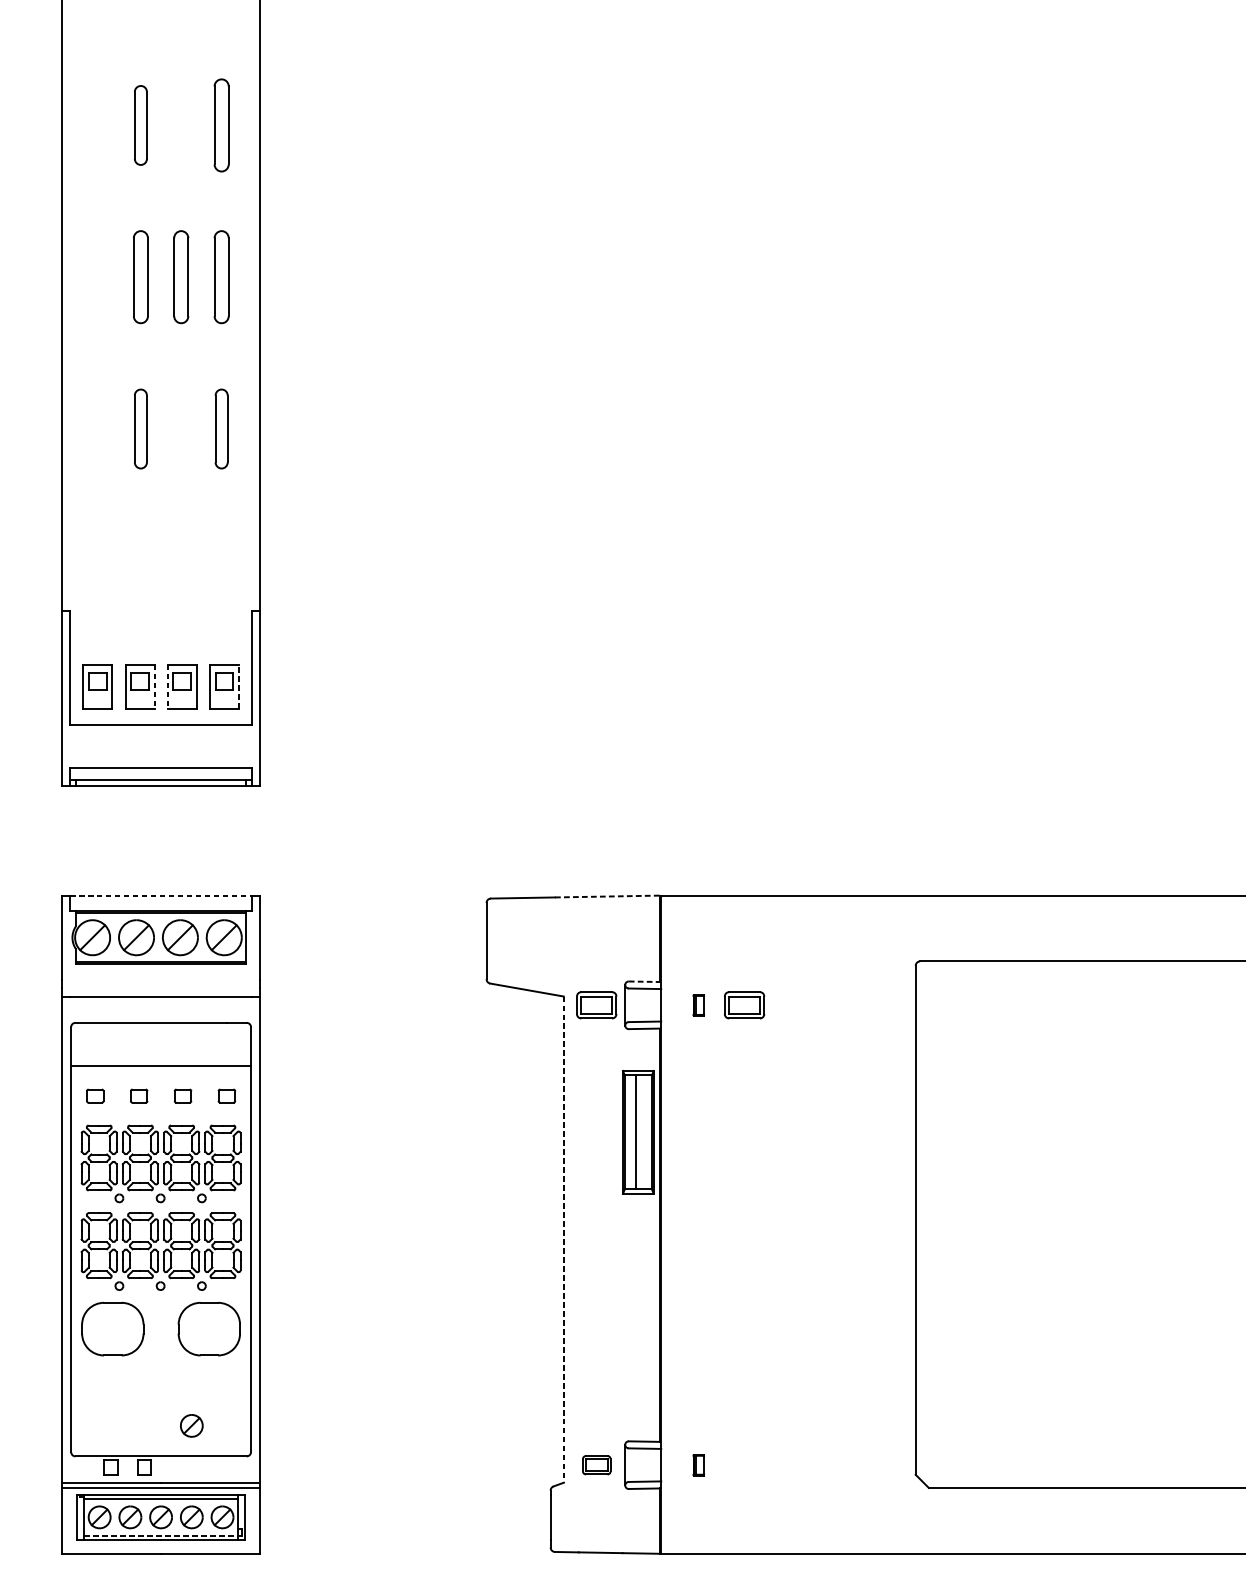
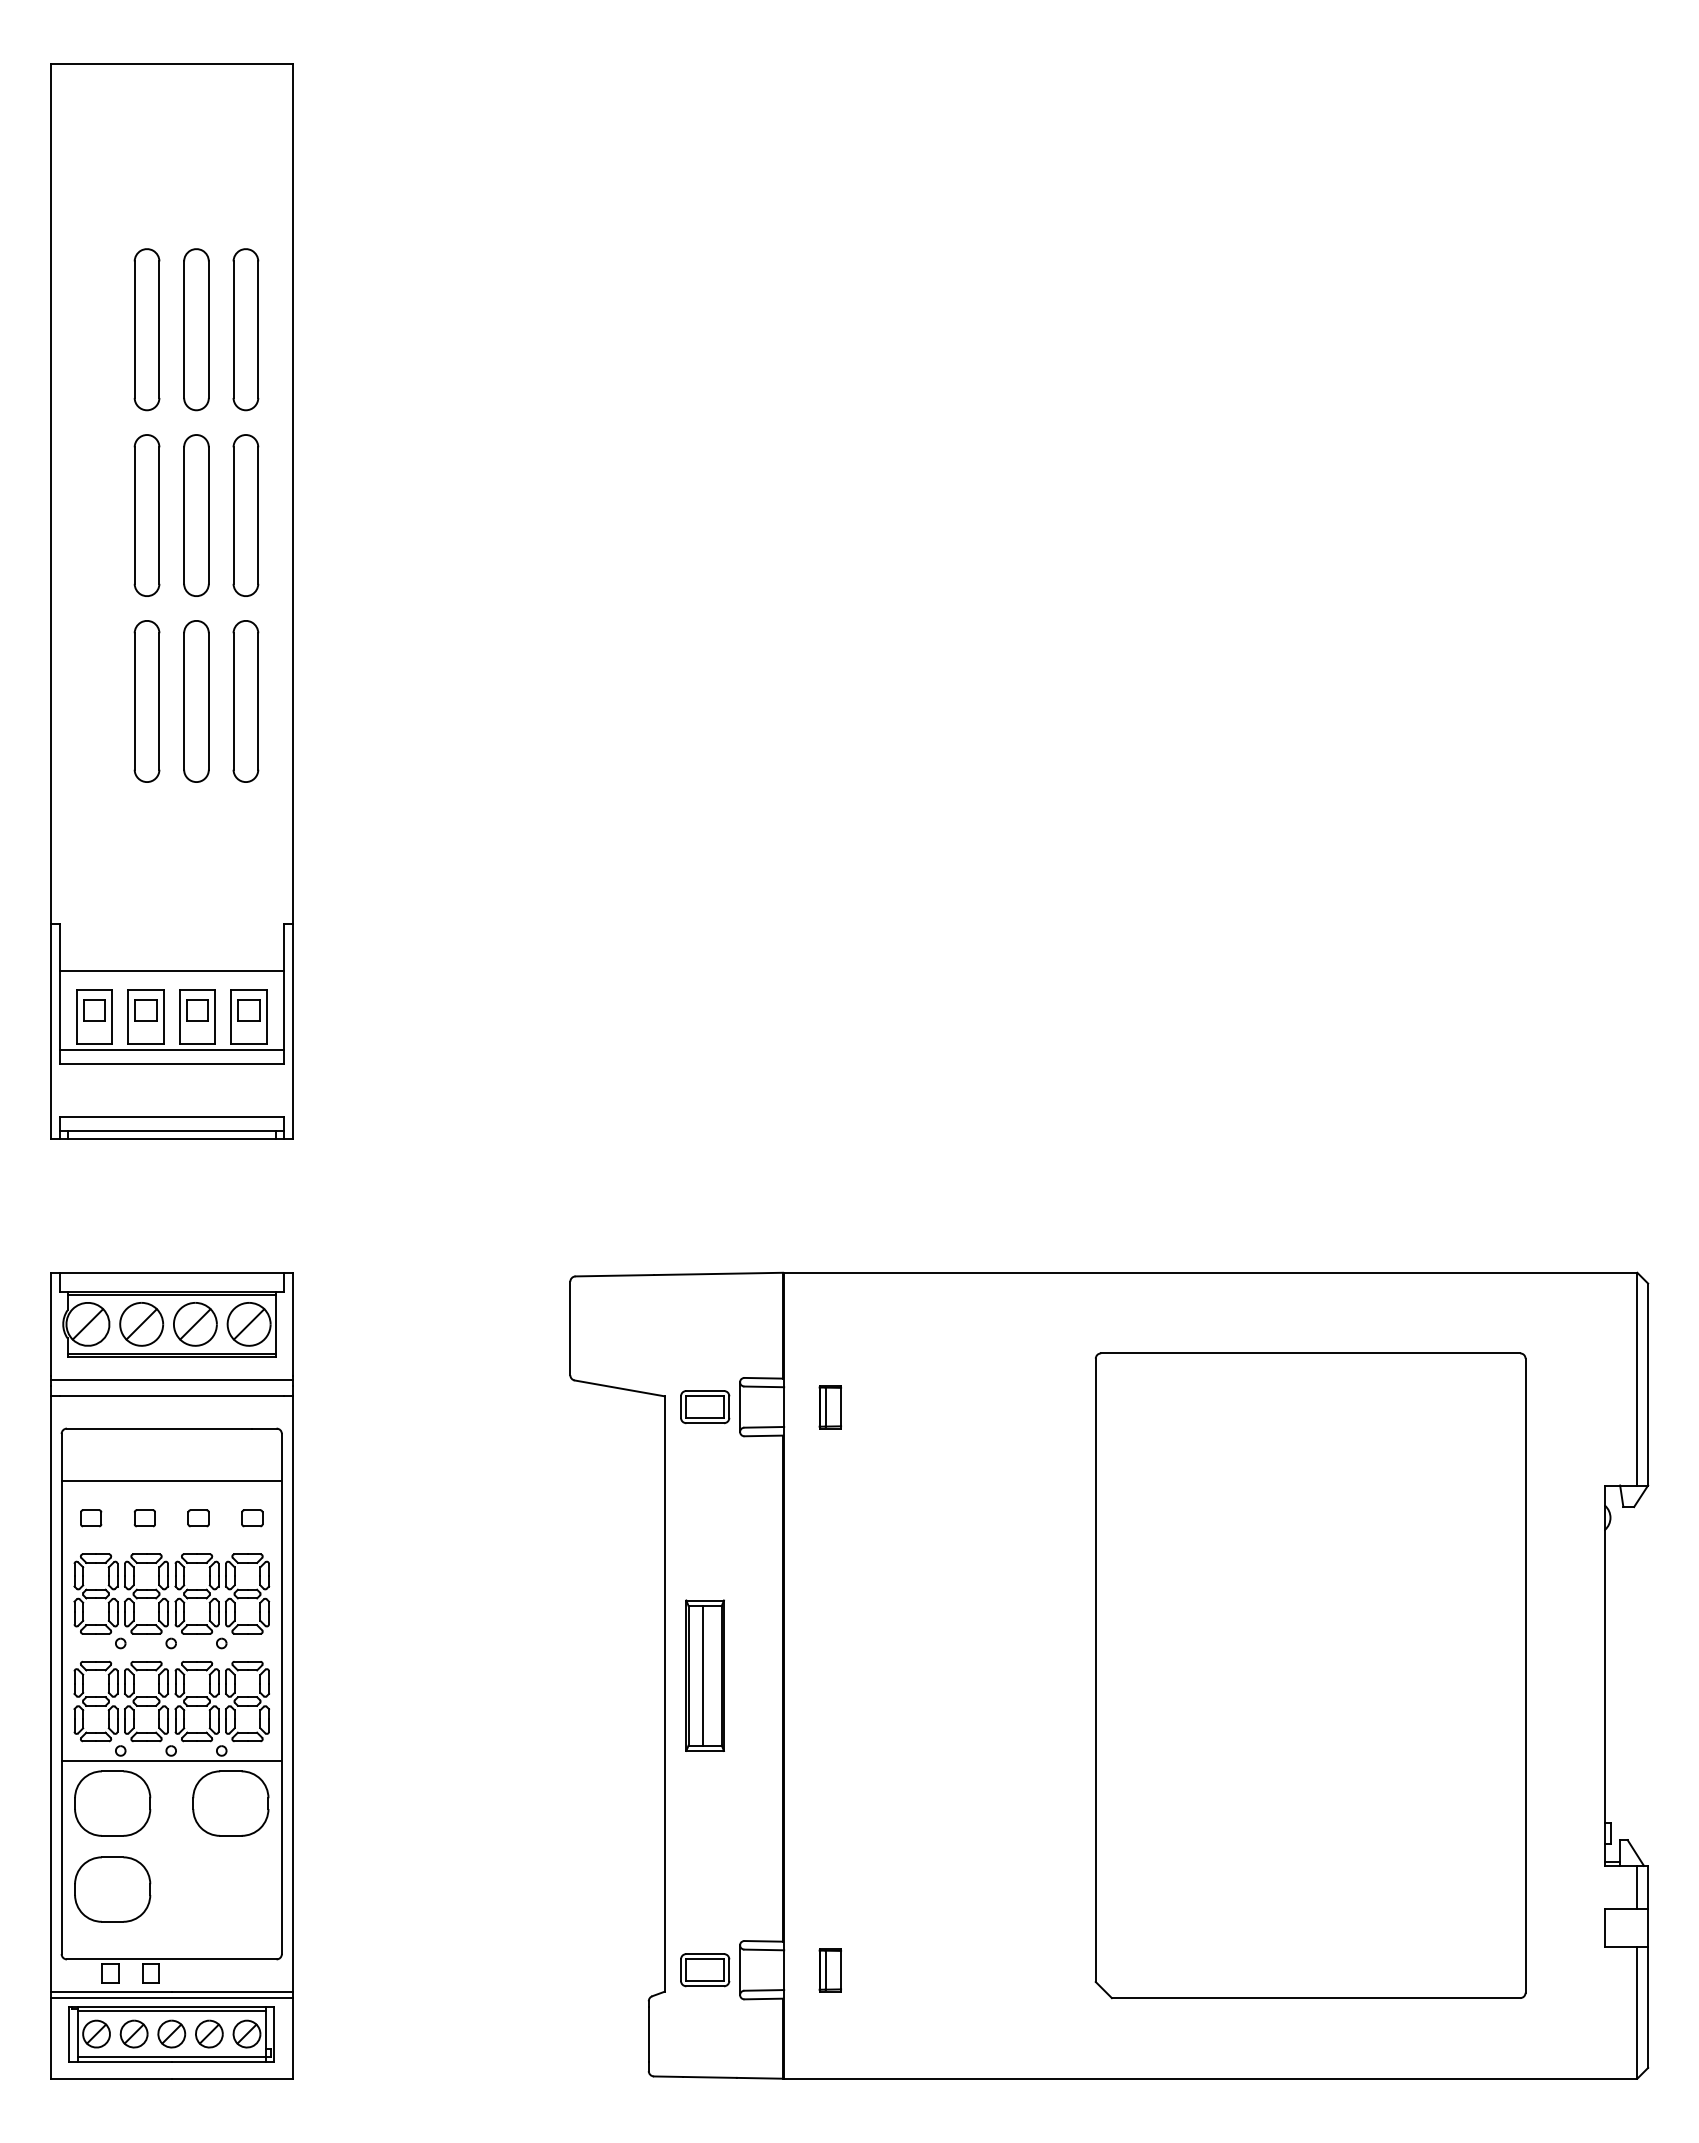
part: (140, 125) -> (146, 329), size x1.67
part: (181, 125) -> (196, 329), added
part: (221, 125) -> (245, 329), size x1.43
part: (140, 277) -> (146, 515), size x1.43
part: (181, 277) -> (196, 515), size x1.43
part: (221, 277) -> (245, 515), size x1.43
part: (140, 429) -> (146, 701), size x1.67
part: (181, 429) -> (196, 701), added
part: (221, 429) -> (245, 701), size x1.67
line: (160, 649) -> (171, 971), added
line: (154, 686) -> (163, 1016), dashed -> solid
line: (167, 686) -> (179, 1016), dashed -> solid
line: (238, 686) -> (266, 1016), dashed -> solid
line: (160, 713) -> (171, 1049), added
line: (160, 895) -> (171, 1272), dashed -> solid
line: (608, 896) -> (719, 1273), dashed -> solid
line: (645, 981) -> (764, 1378), dashed -> solid
line: (160, 982) -> (171, 1379), added
part: (698, 1005) -> (829, 1407), size x1.67
part: (744, 1005) -> (886, 1407), removed
part: (637, 1132) -> (704, 1675), moved
line: (563, 1240) -> (664, 1694), dashed -> solid
line: (160, 1293) -> (171, 1760), added
part: (112, 1399) -> (112, 1889), added
part: (191, 1425) -> (209, 1921), removed
part: (596, 1465) -> (705, 1970), size x1.43
part: (698, 1465) -> (829, 1970), size x1.67
line: (161, 1536) -> (172, 2057), dashed -> solid

